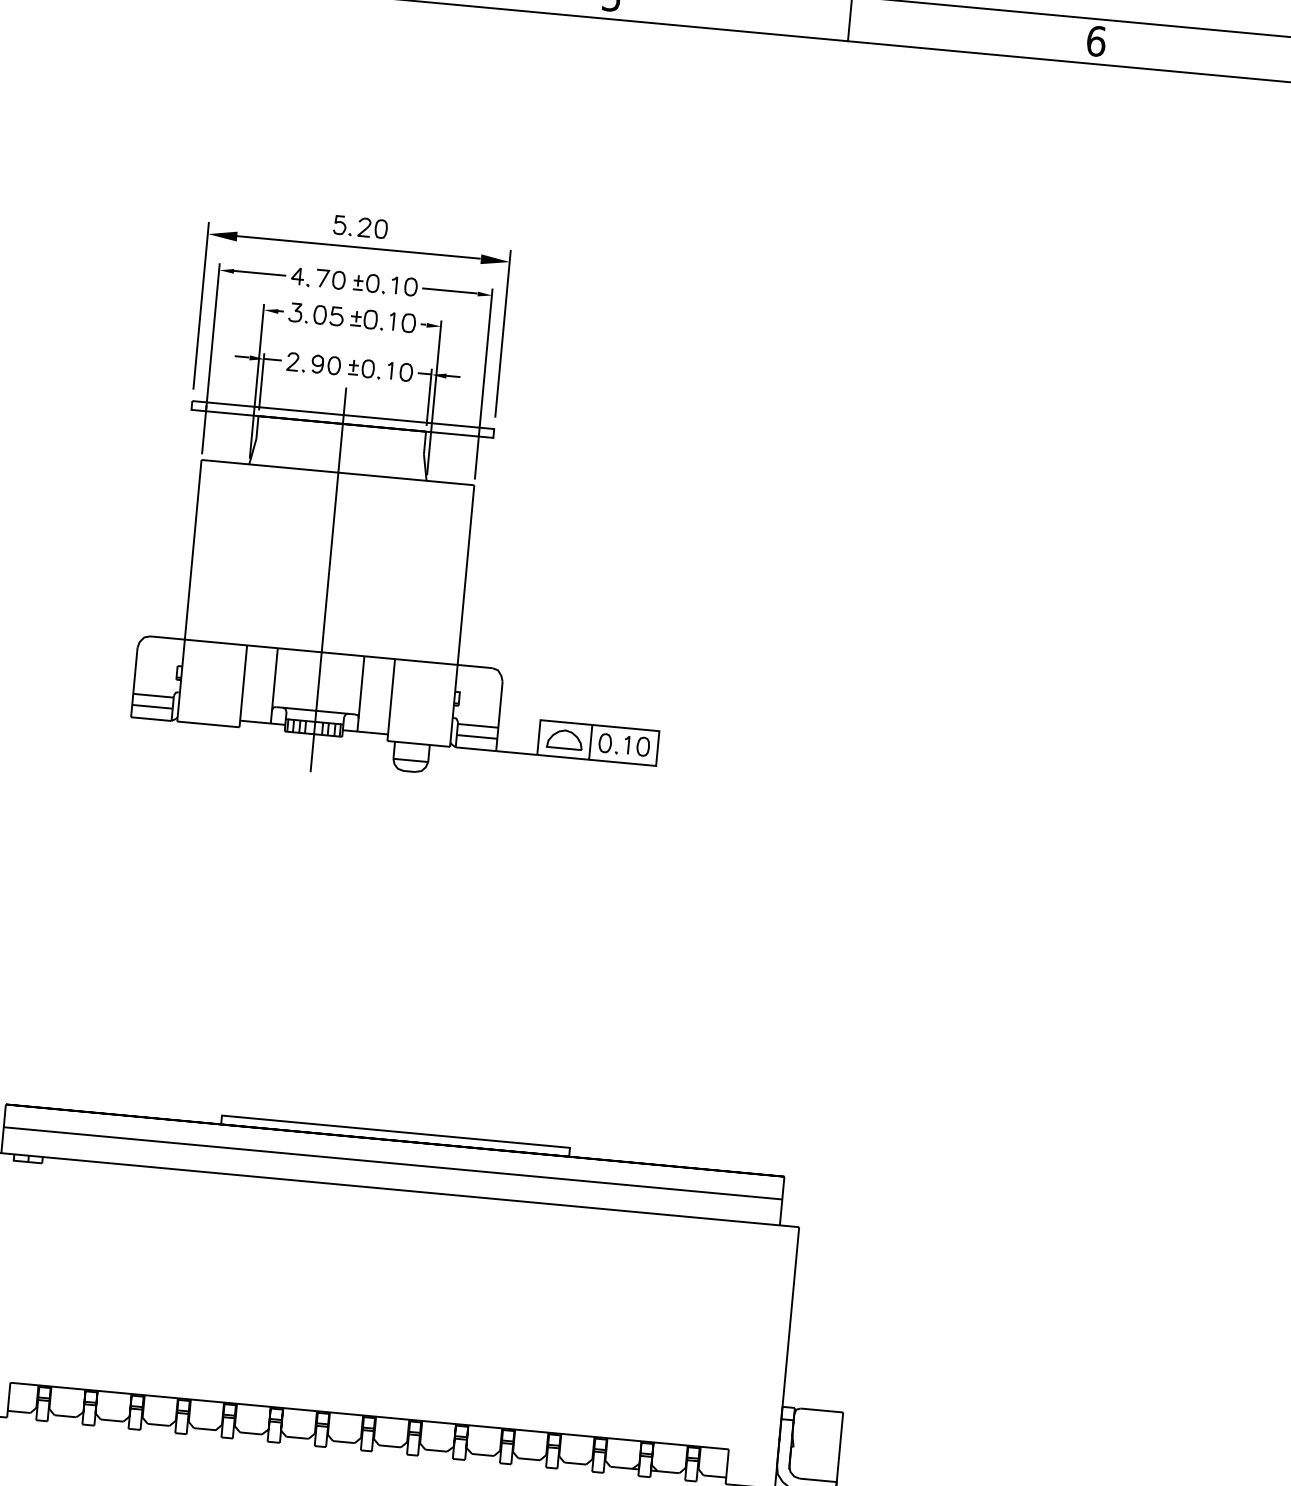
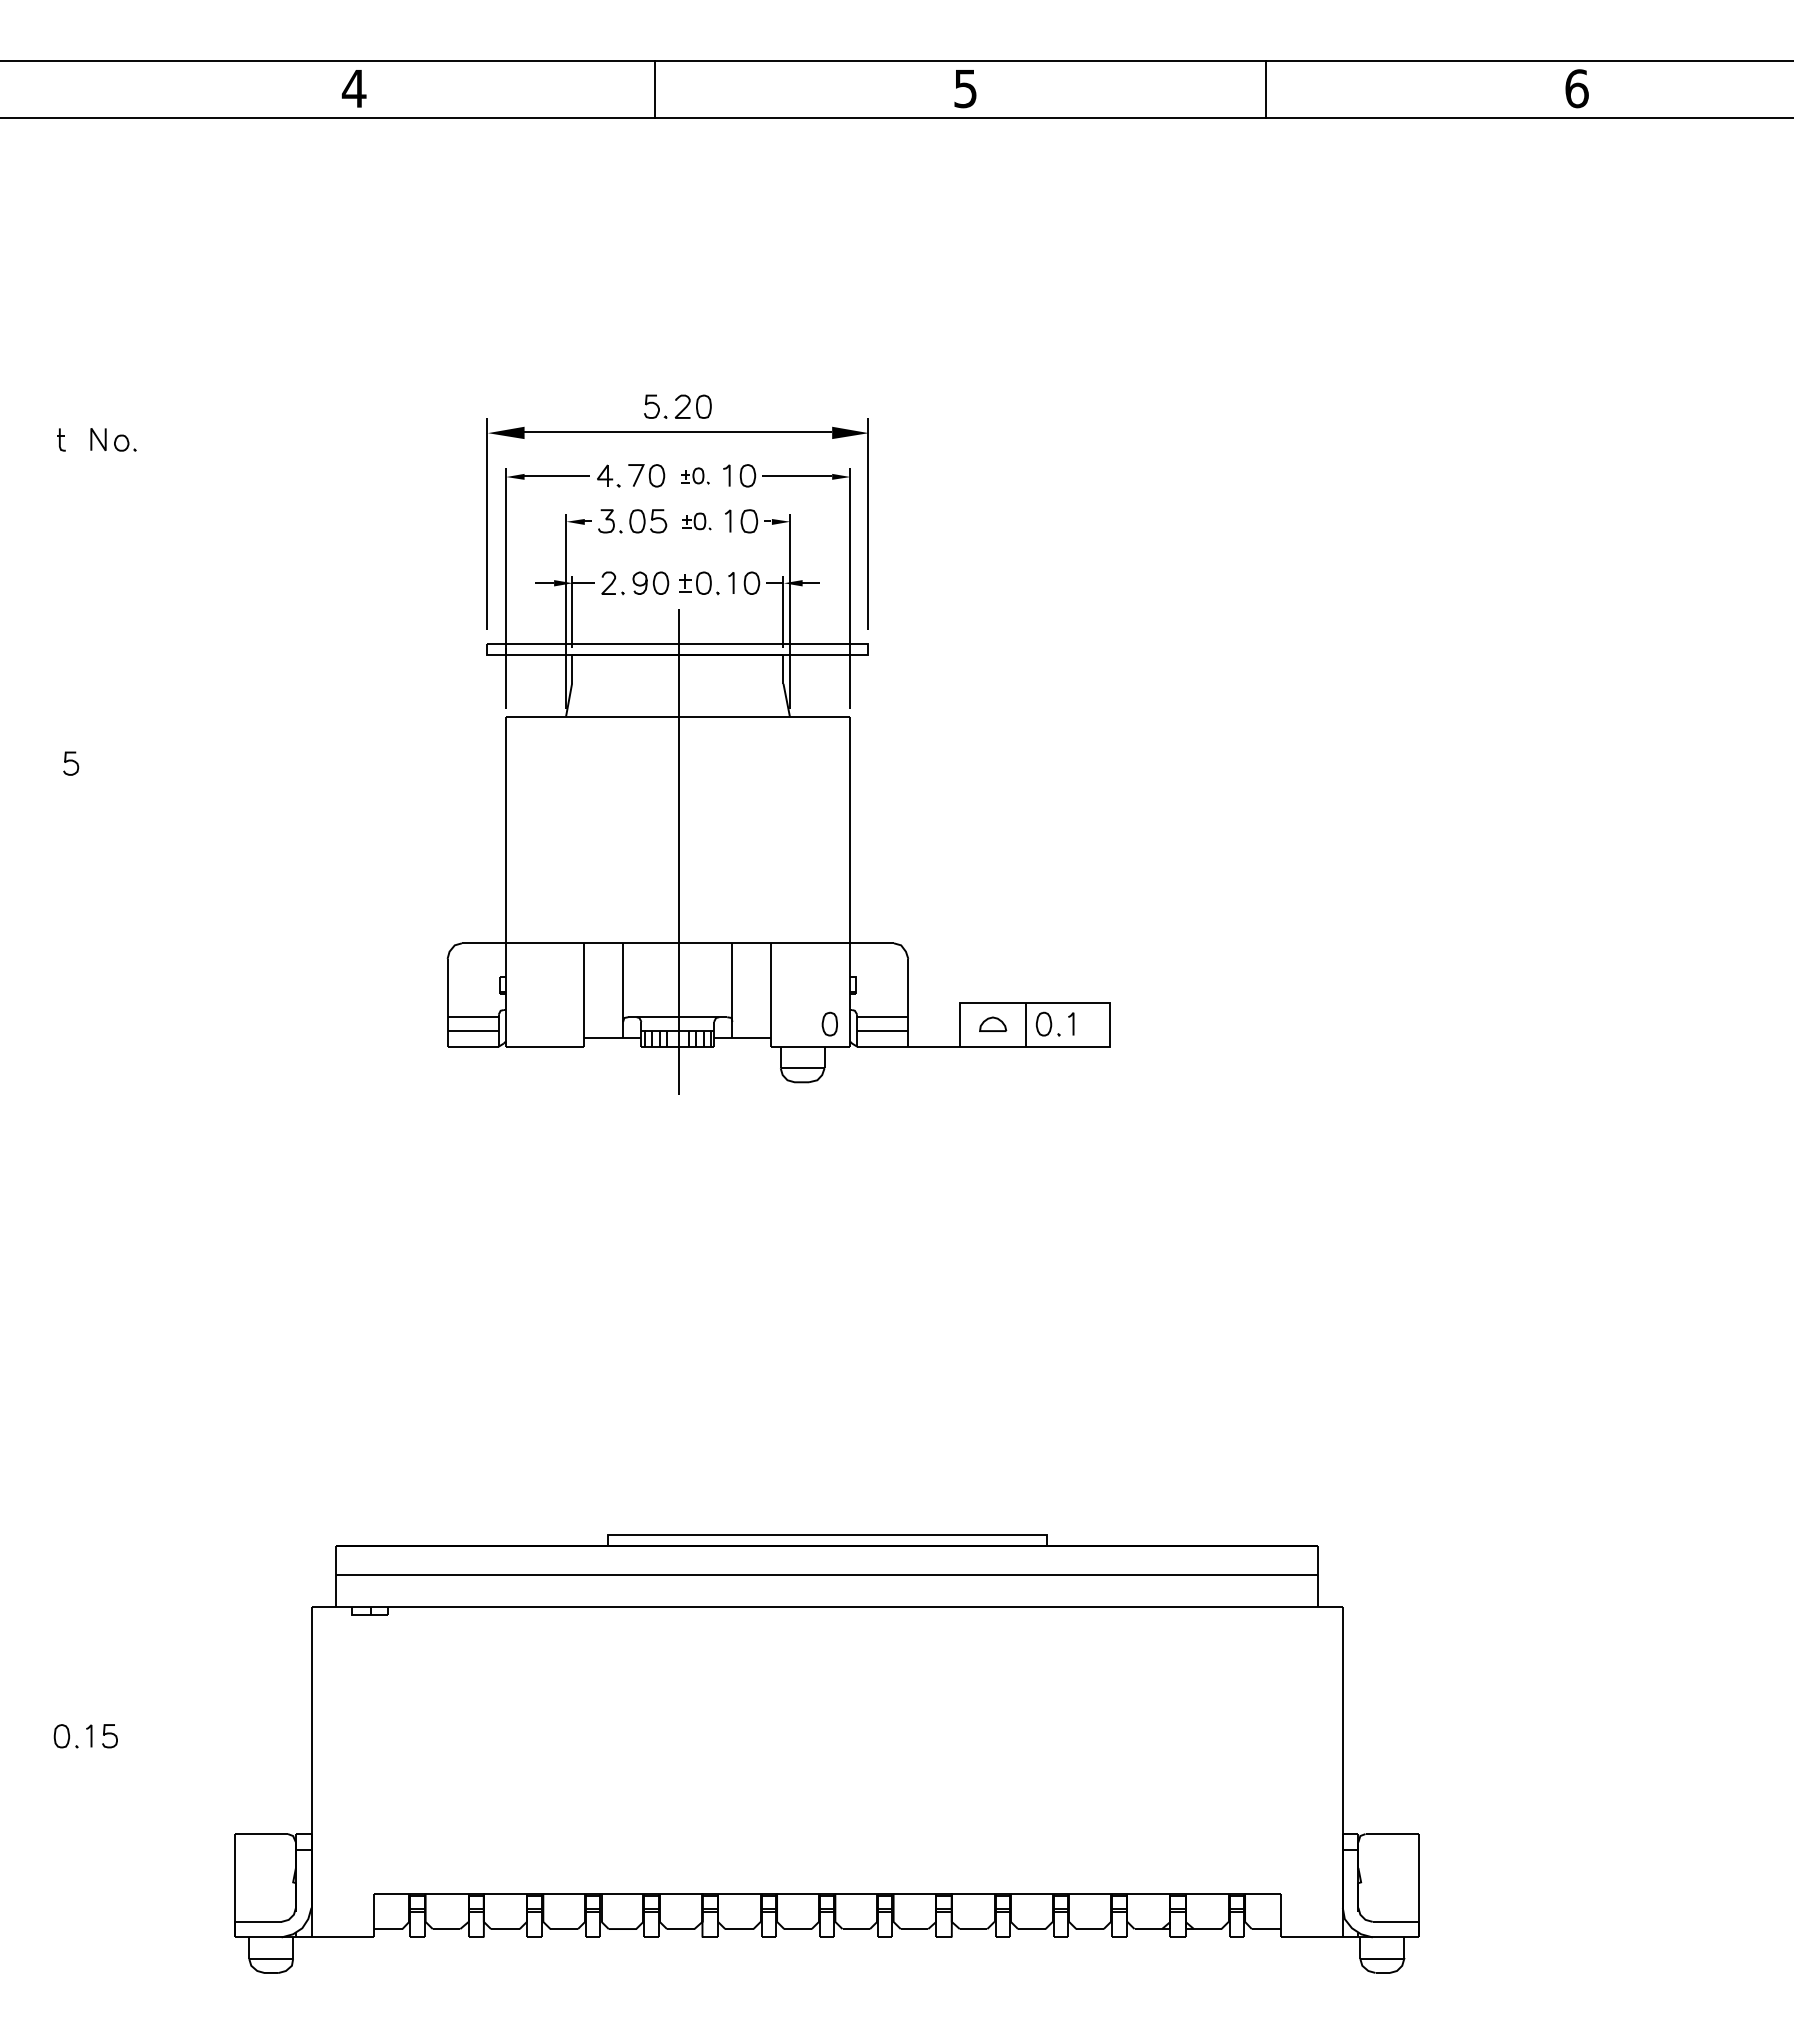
part: (369, 282) -> (695, 475), size x0.7
part: (366, 319) -> (696, 521), size x0.7
part: (564, 739) -> (992, 1024), size x0.6
part: (642, 746) -> (829, 1023), moved

